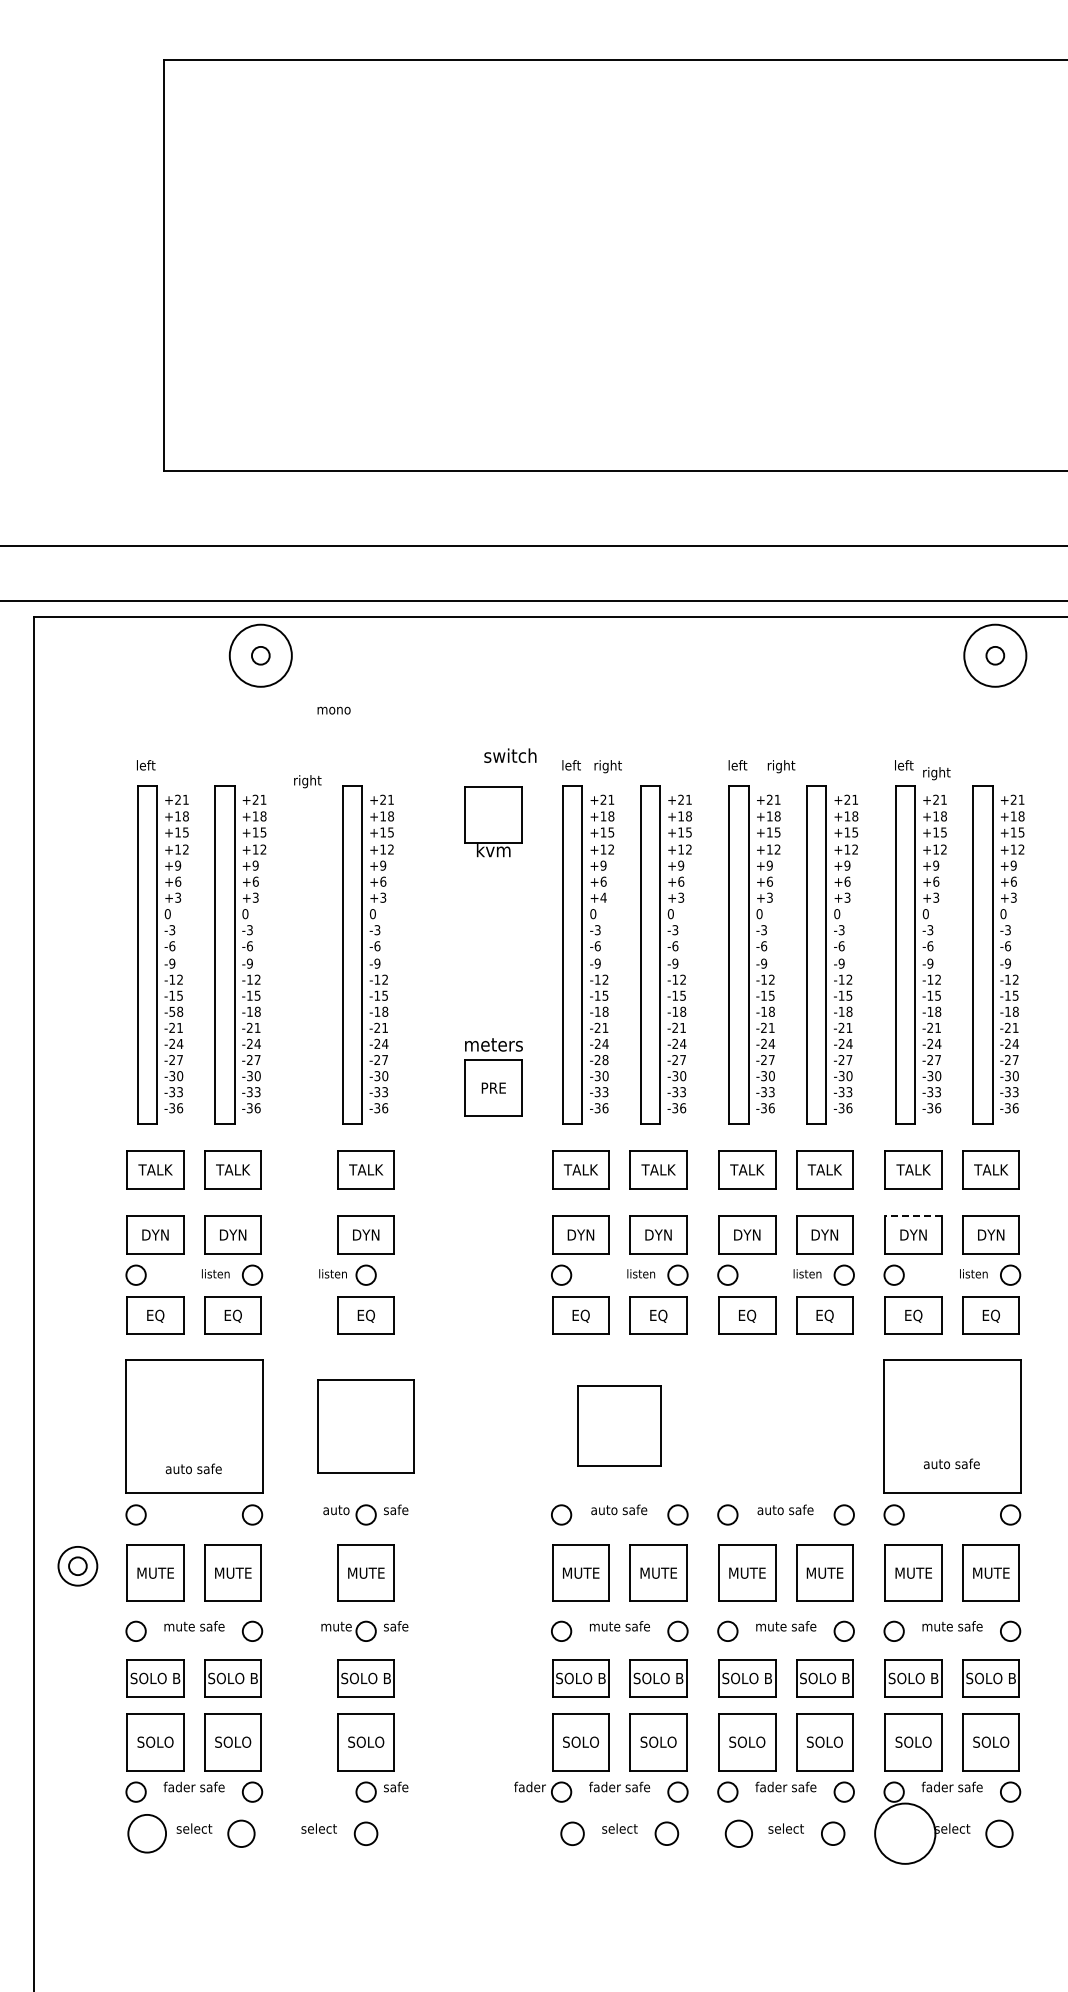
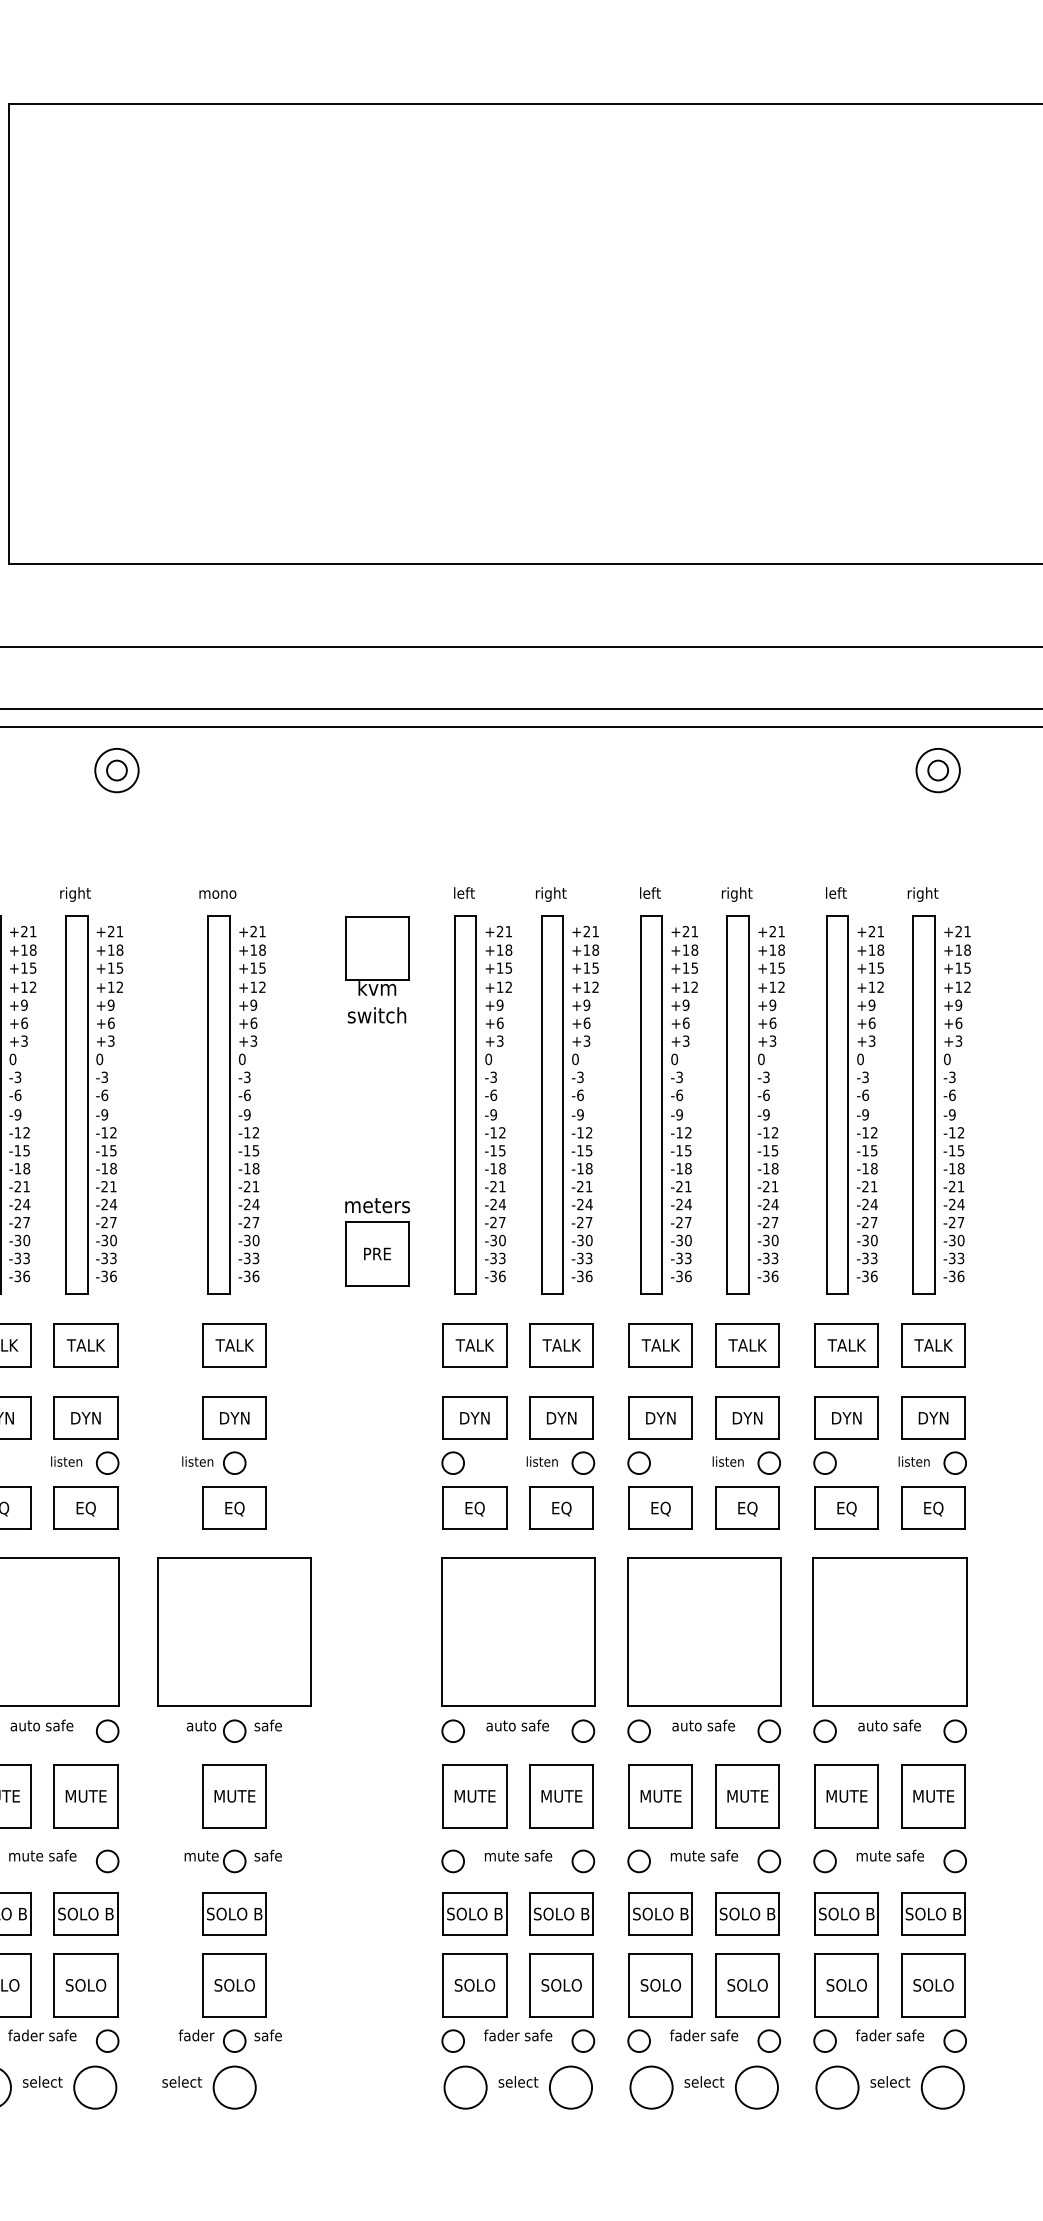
circle: (260, 655) -> (116, 770), size x0.62
circle: (994, 655) -> (937, 770), size x0.62
text: (333, 710) -> (217, 894), moved
text: (510, 755) -> (377, 1015), moved
text: (607, 766) -> (550, 894), moved
text: (781, 766) -> (737, 894), moved
text: (936, 773) -> (922, 894), moved
text: (307, 781) -> (75, 894), moved
text: (603, 897) -> (500, 1040), +4 -> +3
text: (172, 1011) -> (18, 1168), -58 -> -18
text: (605, 1060) -> (502, 1223), -28 -> -27
line: (913, 1216) -> (846, 1397), dashed -> solid
part: (366, 1426) -> (235, 1632), size x1.43
part: (619, 1426) -> (517, 1632), size x1.67
part: (785, 1426) -> (703, 1632), added
text: (951, 1463) -> (889, 1725), moved
text: (193, 1468) -> (41, 1725), moved
text: (529, 1786) -> (195, 2034), moved
circle: (241, 1833) -> (95, 2087), size x1.43
circle: (365, 1833) -> (233, 2087), size x1.67
circle: (572, 1833) -> (465, 2087), size x1.67
circle: (666, 1833) -> (570, 2087), size x1.67
circle: (738, 1833) -> (651, 2087), size x1.43
circle: (833, 1833) -> (757, 2087), size x1.67
circle: (905, 1833) -> (837, 2087), size x0.62
circle: (999, 1833) -> (942, 2087), size x1.43

